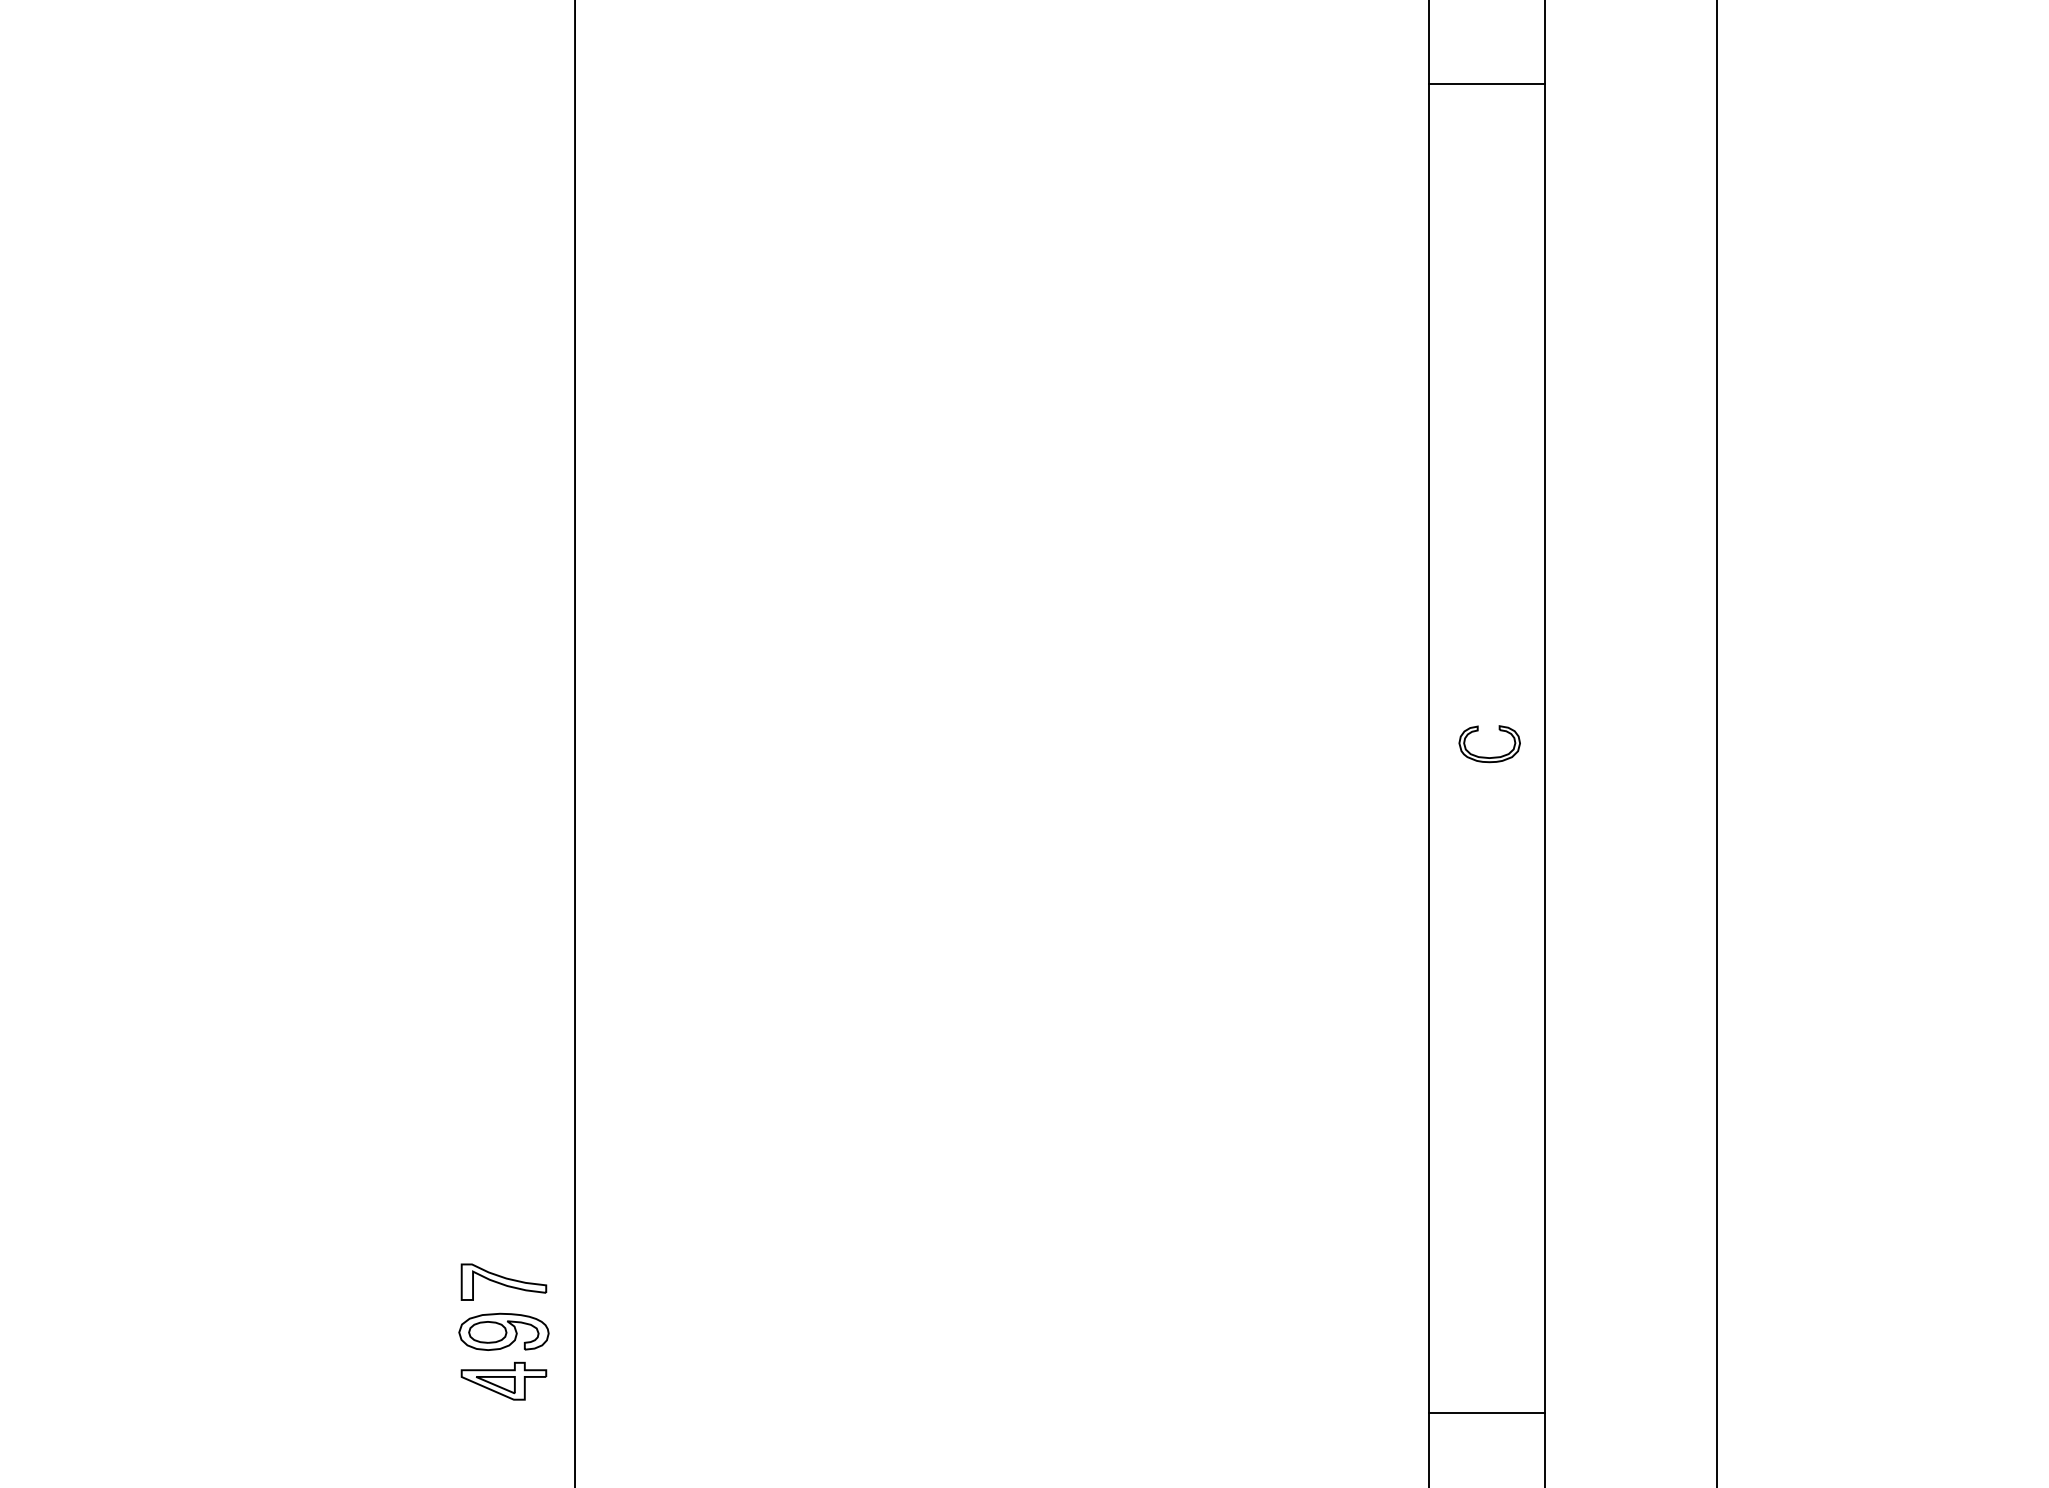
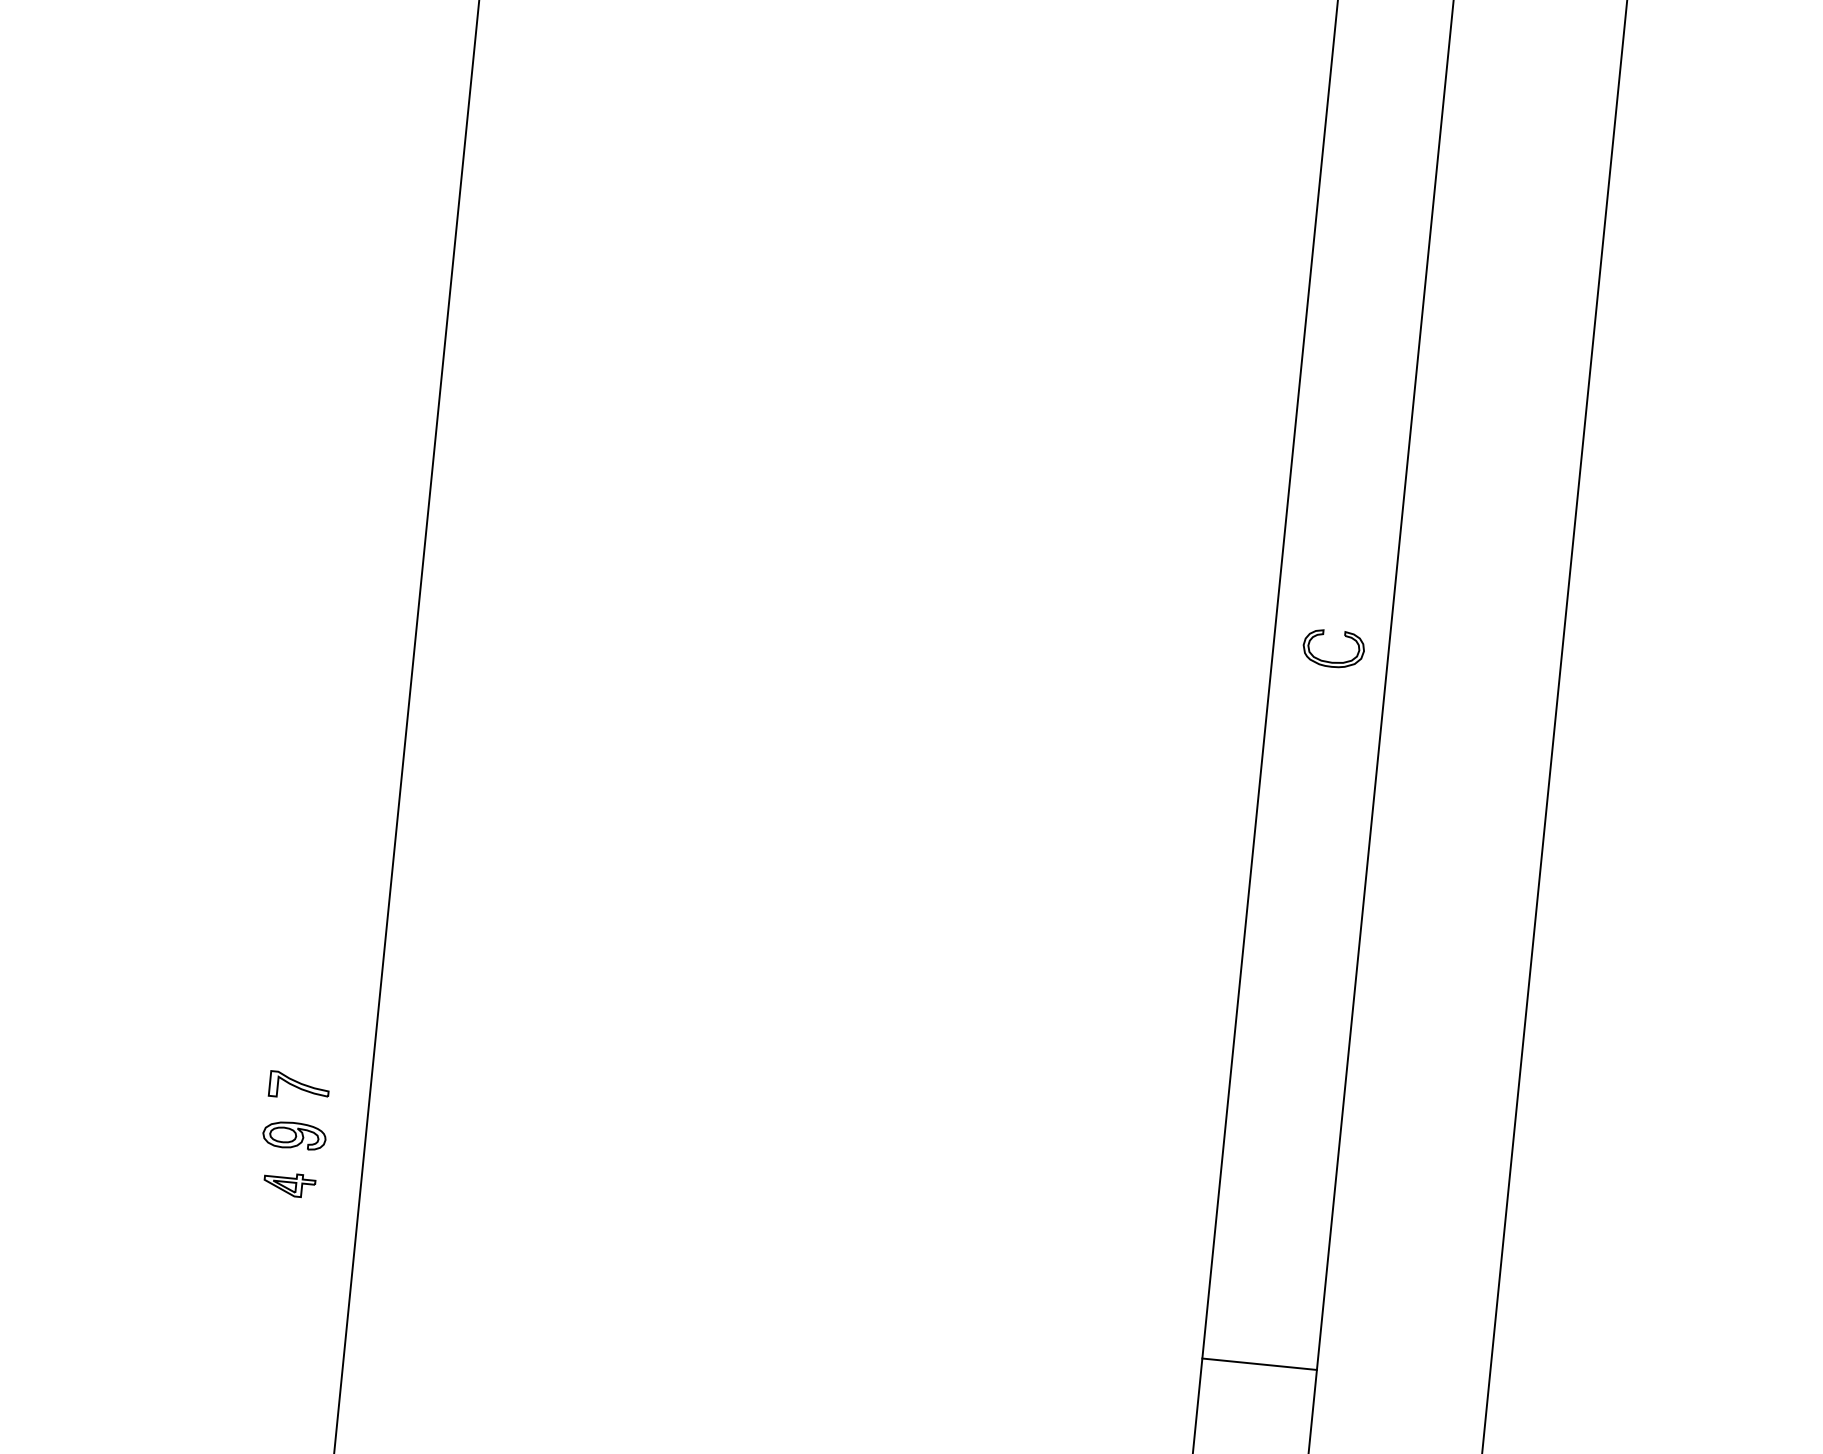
part: (503, 1281) -> (299, 1085), size x0.7
part: (503, 1331) -> (294, 1135), size x0.7
part: (503, 1380) -> (289, 1184), size x0.6
line: (1486, 1413) -> (1259, 1364), moved

